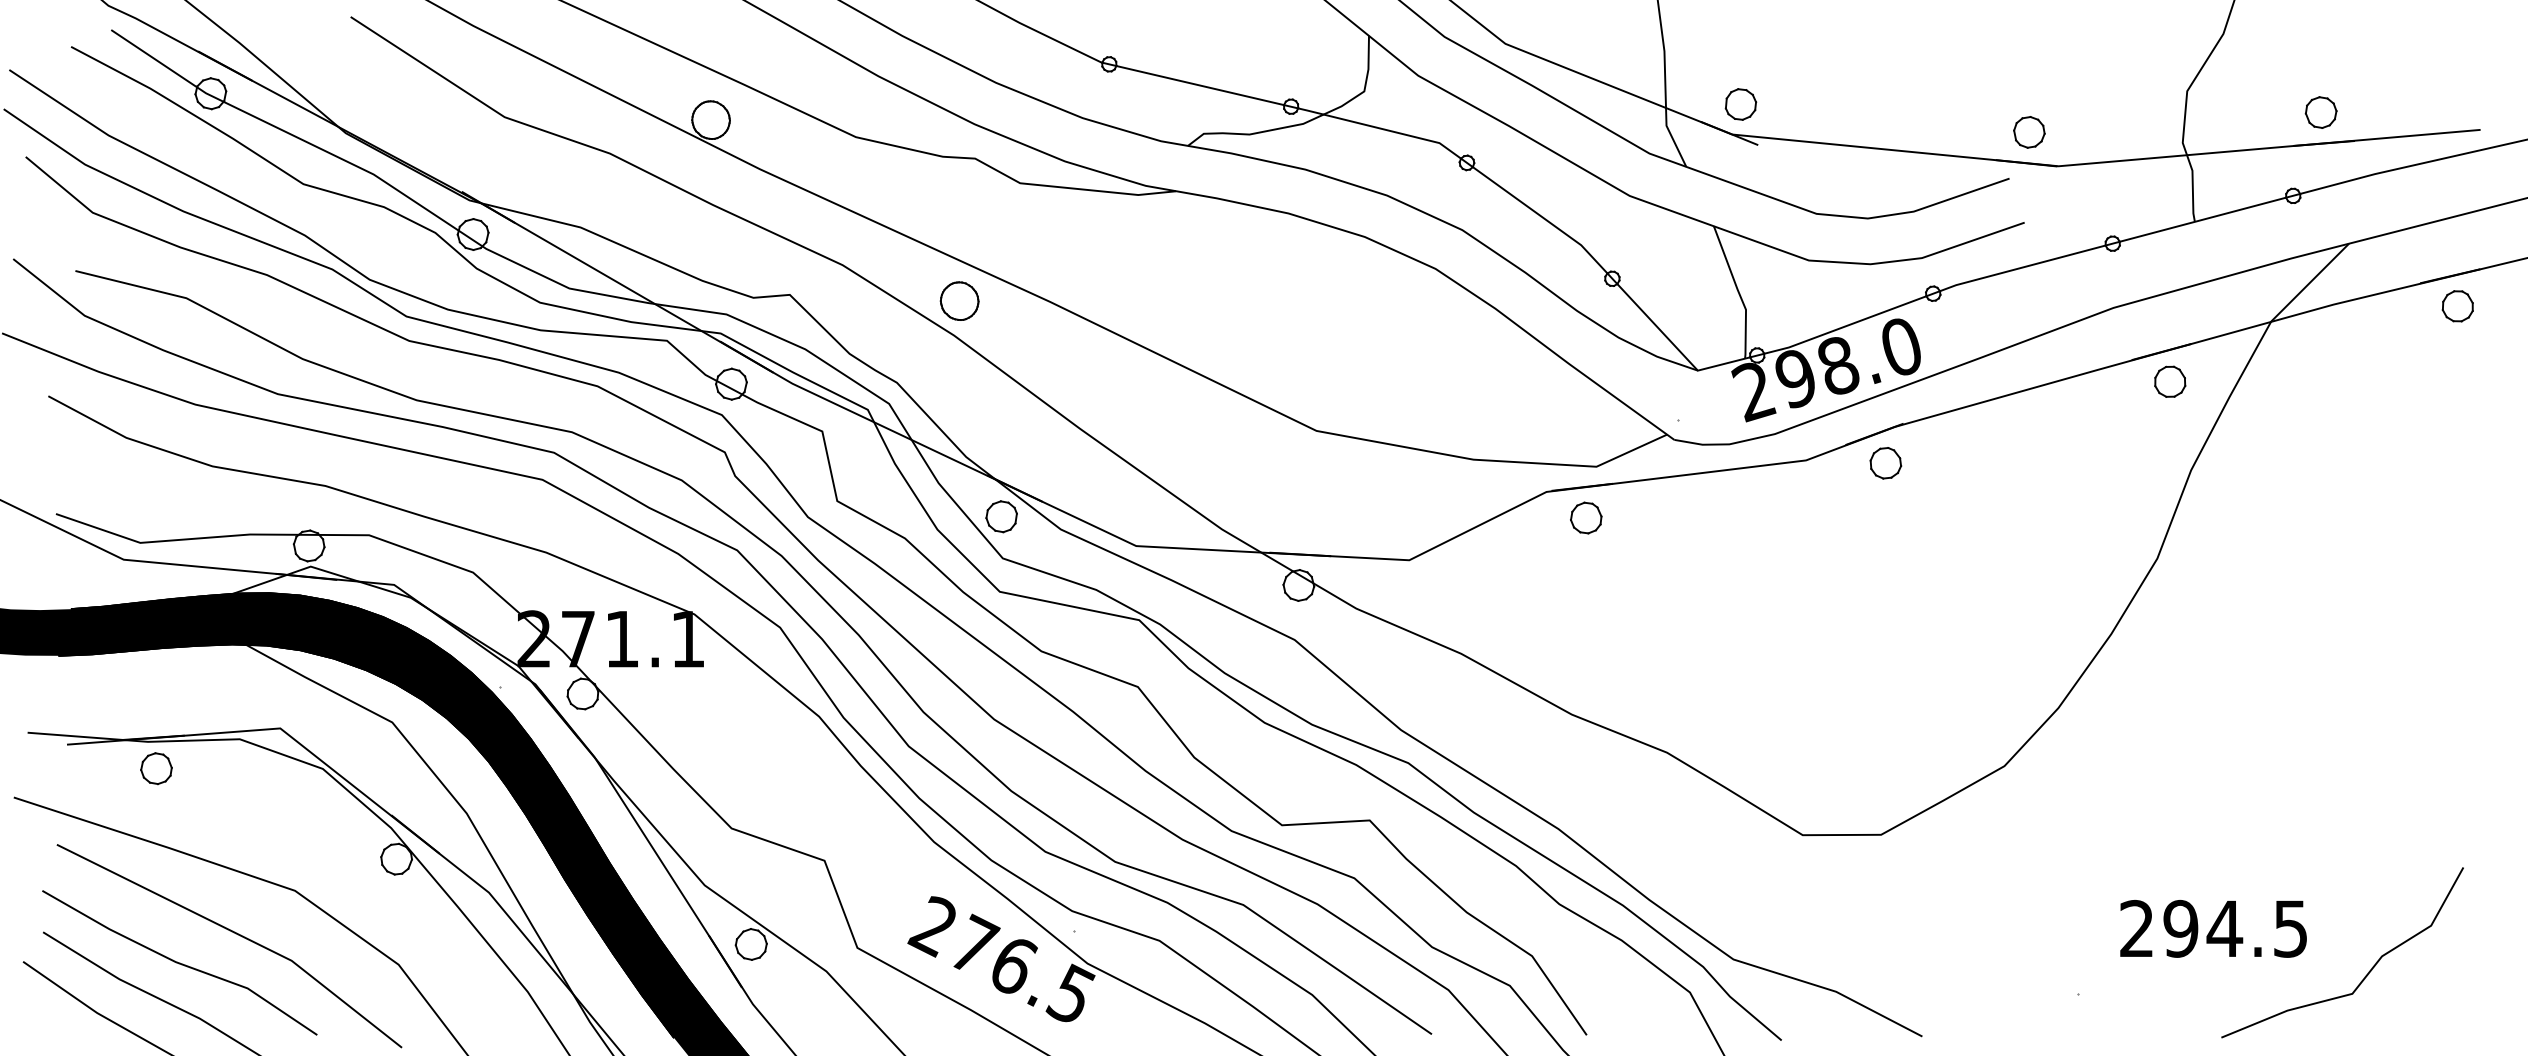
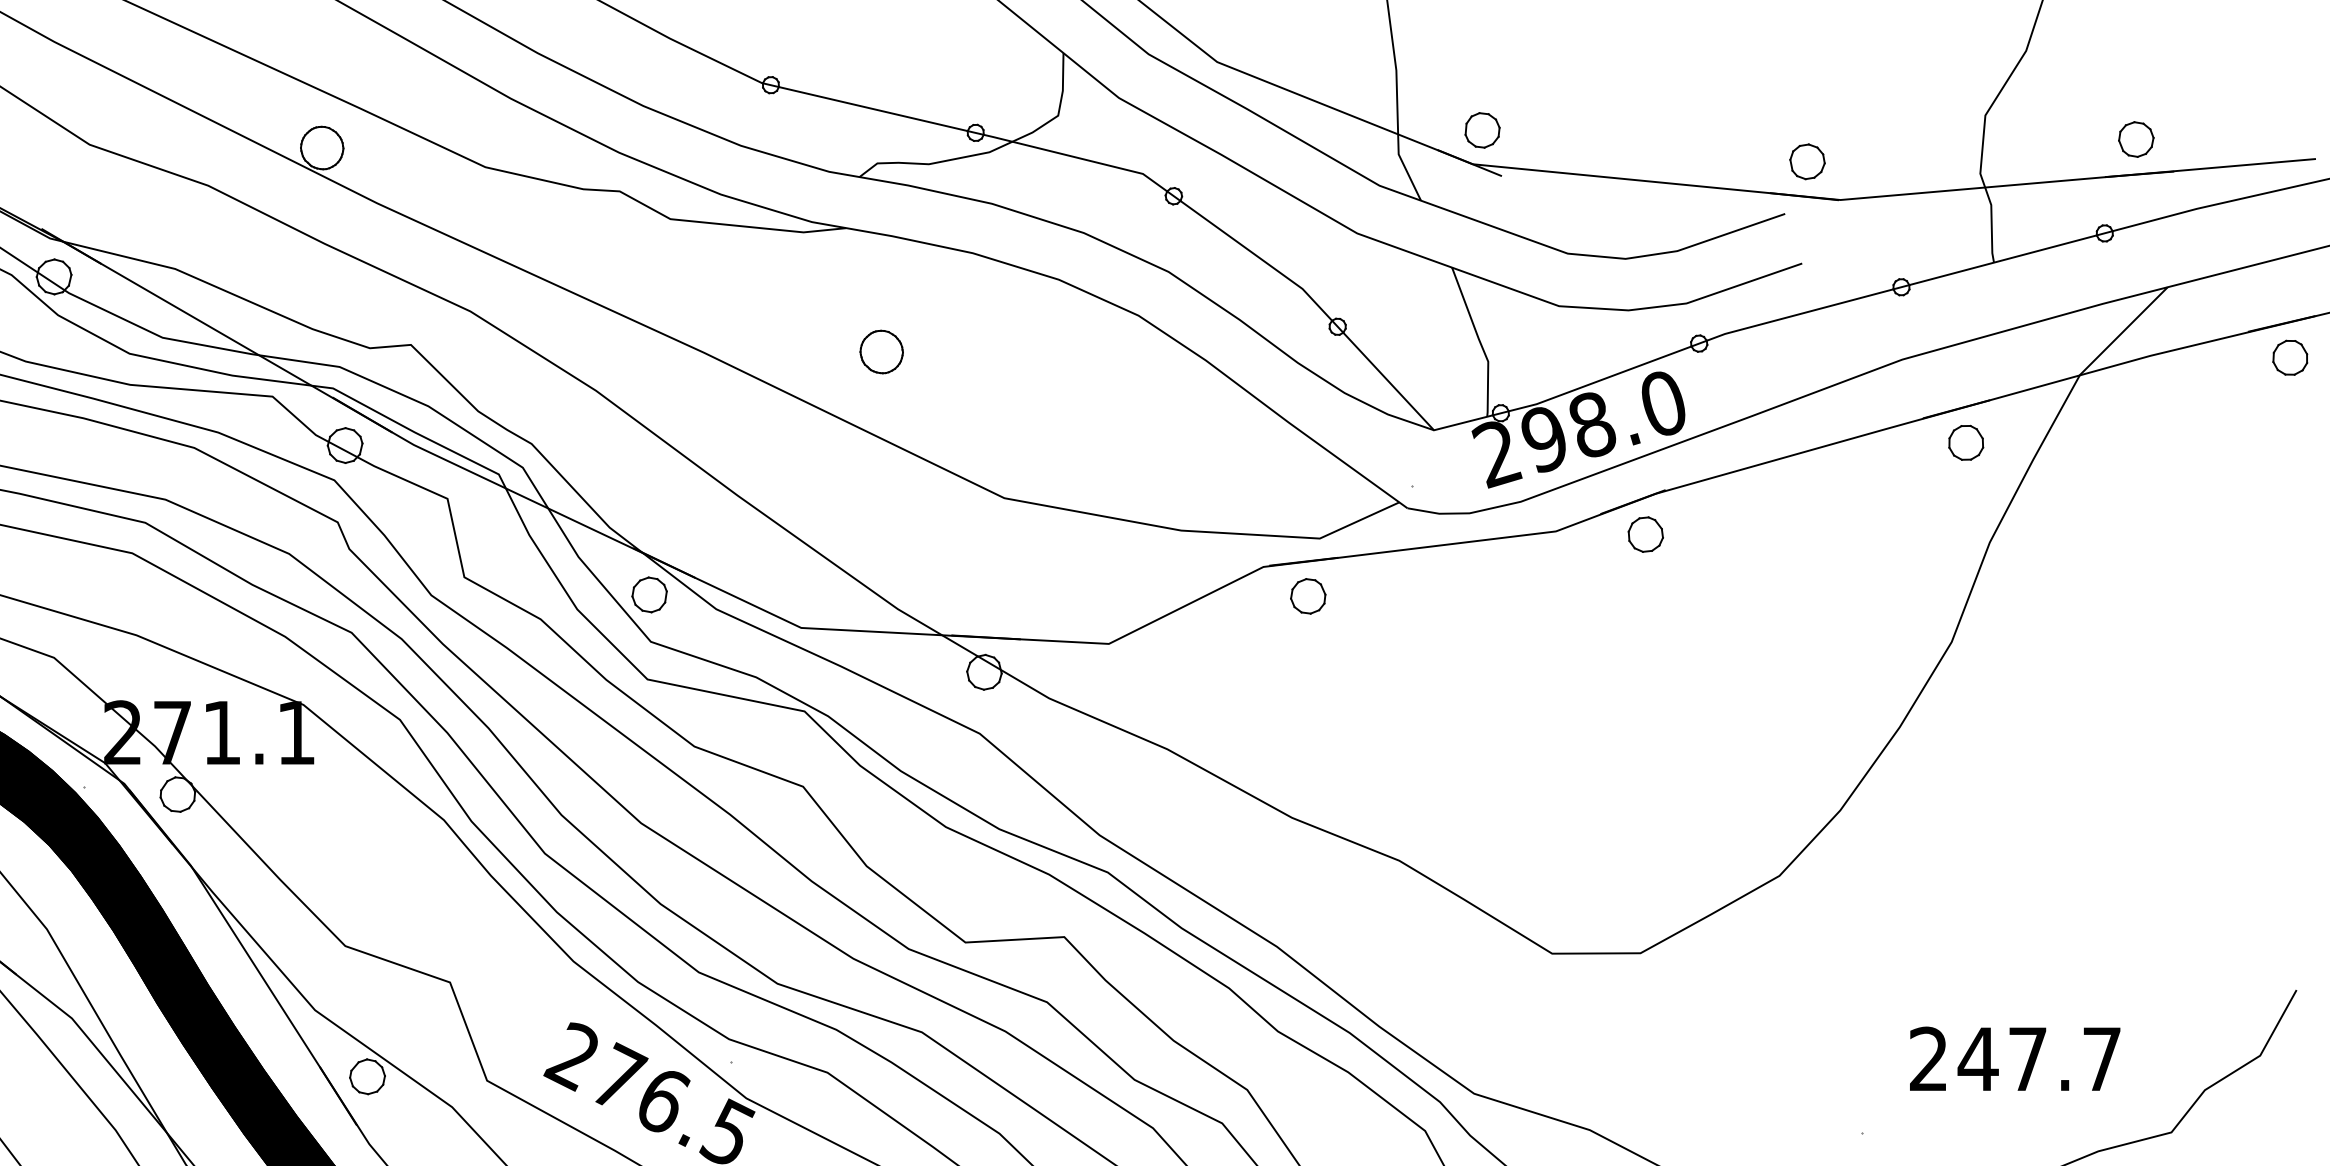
part: (959, 300) -> (881, 351), moved
text: (2234, 928) -> (2038, 1058), 294.5 -> 247.7

